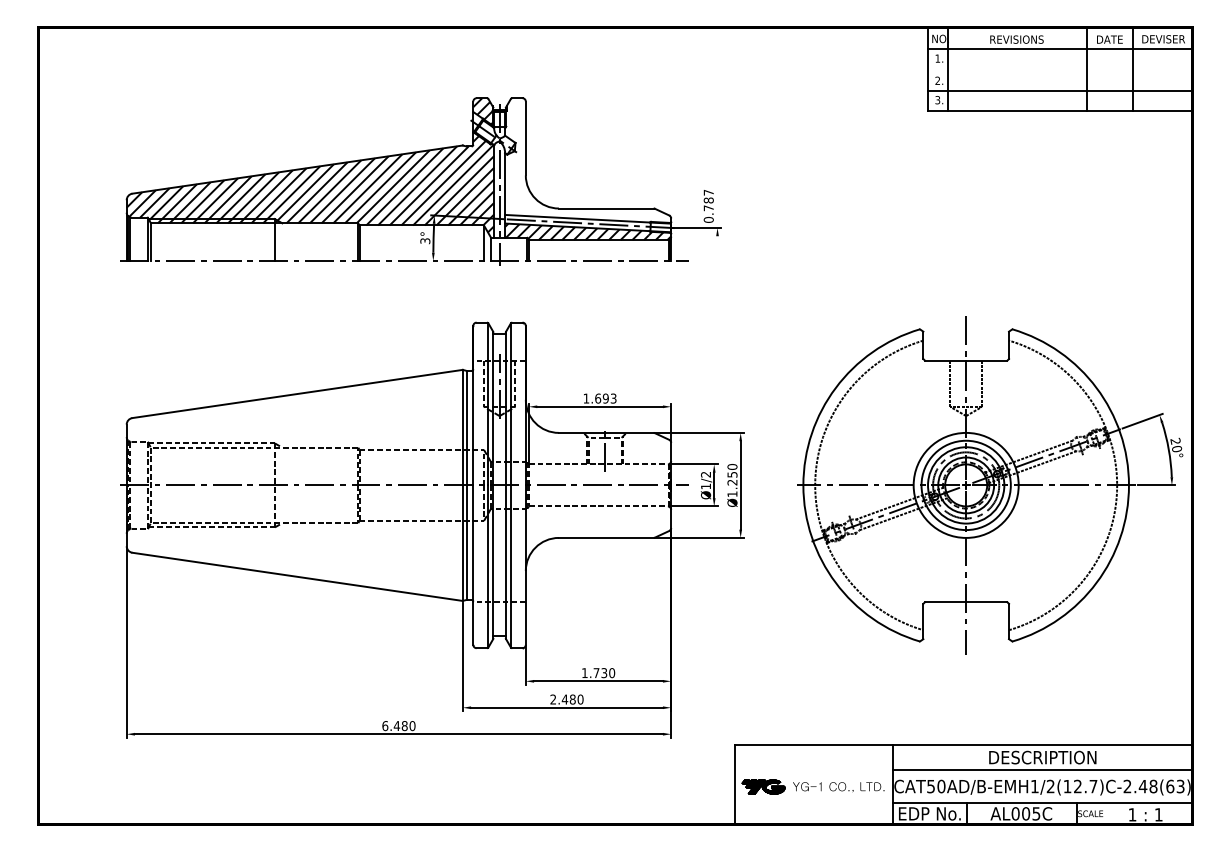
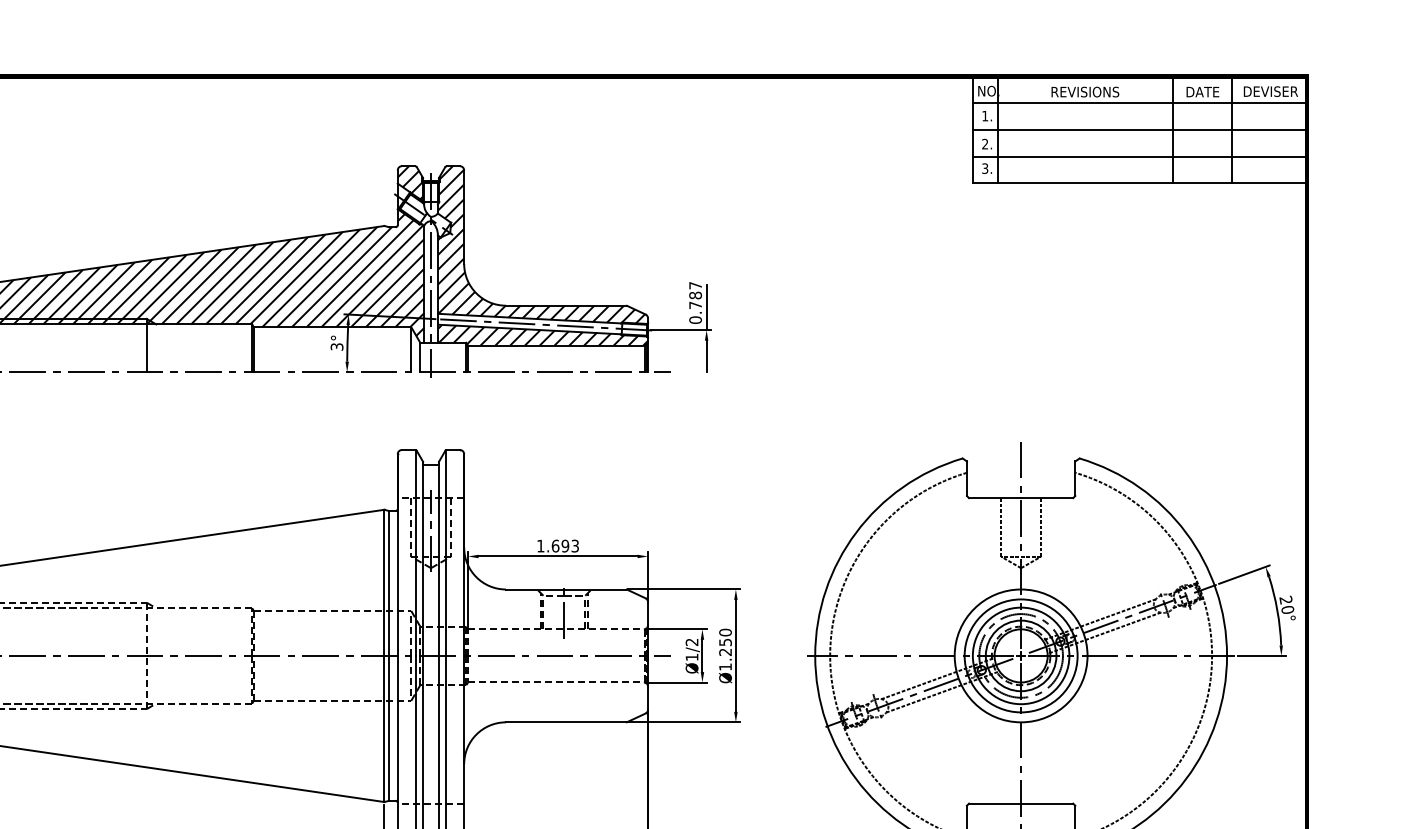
line: (1059, 69) -> (1139, 129), added
hatch: (586, 160) -> (540, 244), added
line: (717, 209) -> (706, 306), added
line: (717, 248) -> (706, 356), added

